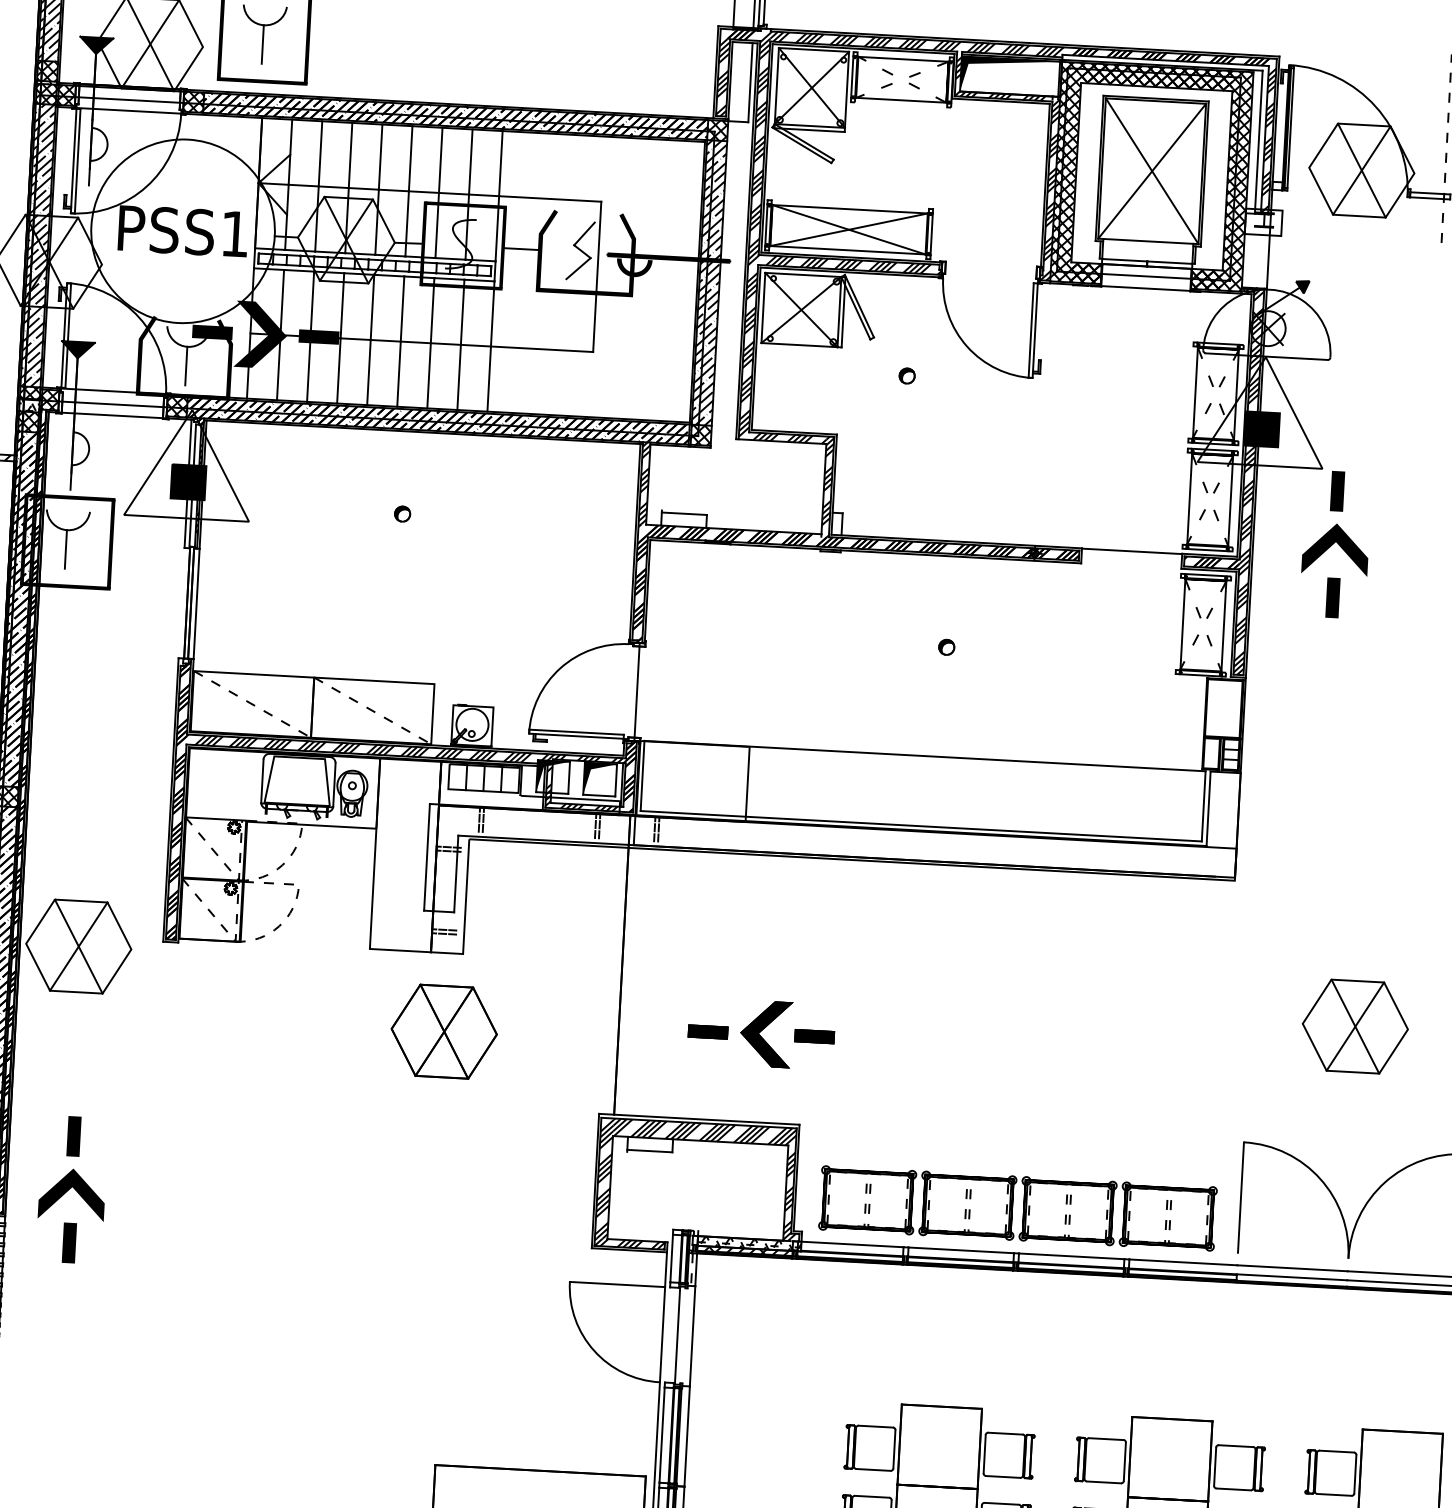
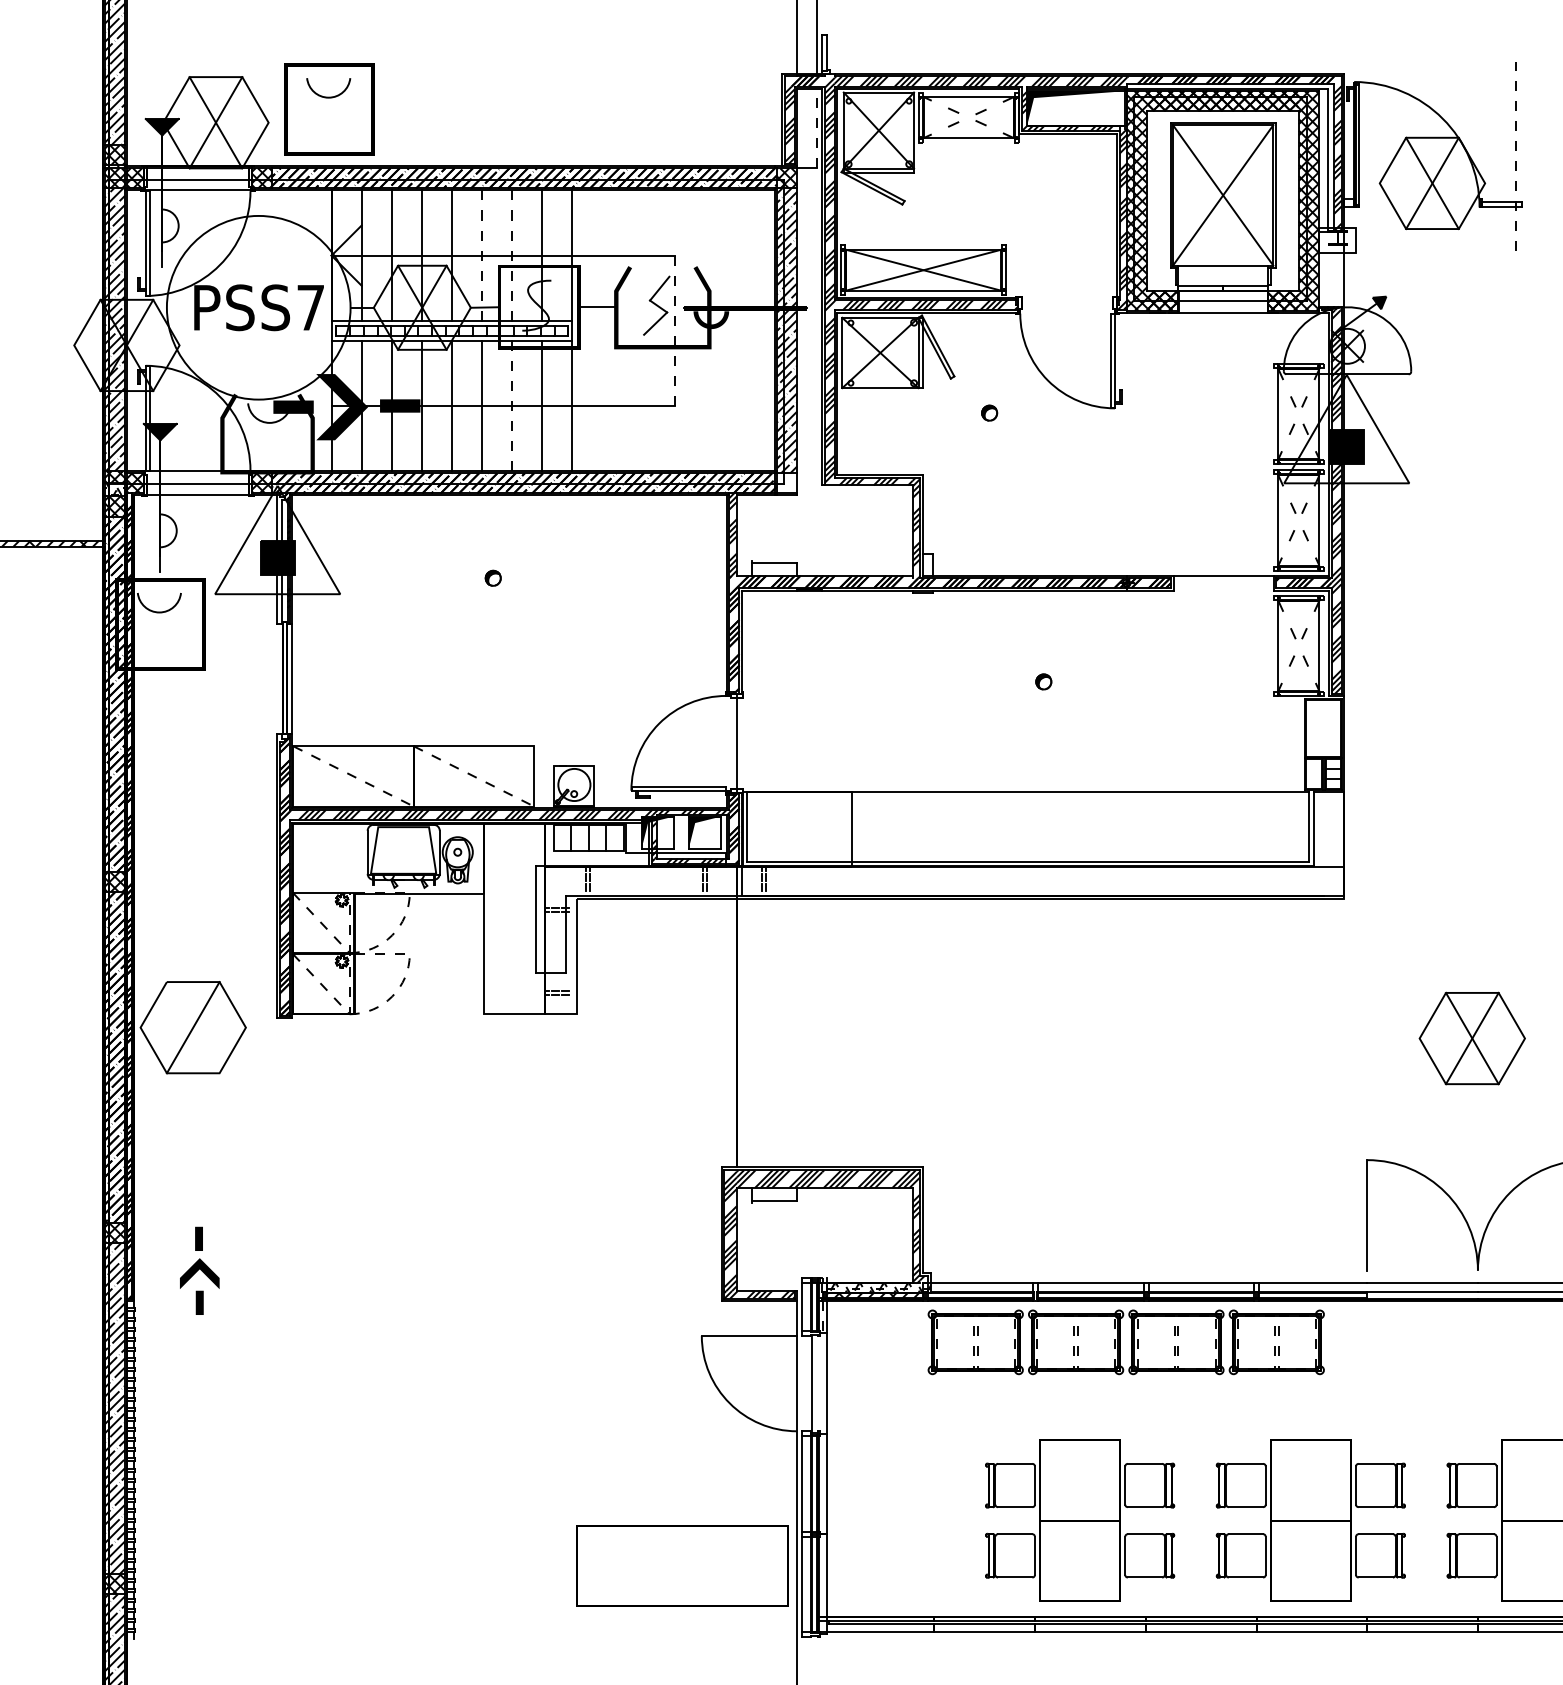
line: (263, 44) -> (328, 116), removed
line: (750, 82) -> (817, 128), solid -> dashed
line: (409, 191) -> (482, 255), solid -> dashed
line: (439, 192) -> (512, 255), solid -> dashed
text: (234, 233) -> (310, 307), PSS1 -> PSS7
line: (597, 276) -> (674, 330), solid -> dashed
line: (431, 343) -> (512, 406), solid -> dashed
line: (186, 365) -> (269, 441), removed
hatch: (701, 435) -> (787, 483), removed
part: (1335, 543) -> (1426, 557), removed
line: (65, 549) -> (158, 631), removed
line: (78, 946) -> (192, 1027), removed
part: (443, 1031) -> (562, 1092), removed
part: (761, 1033) -> (879, 1077), removed
part: (71, 1189) -> (199, 1270), size x0.6
part: (1017, 1208) -> (1125, 1342), moved

